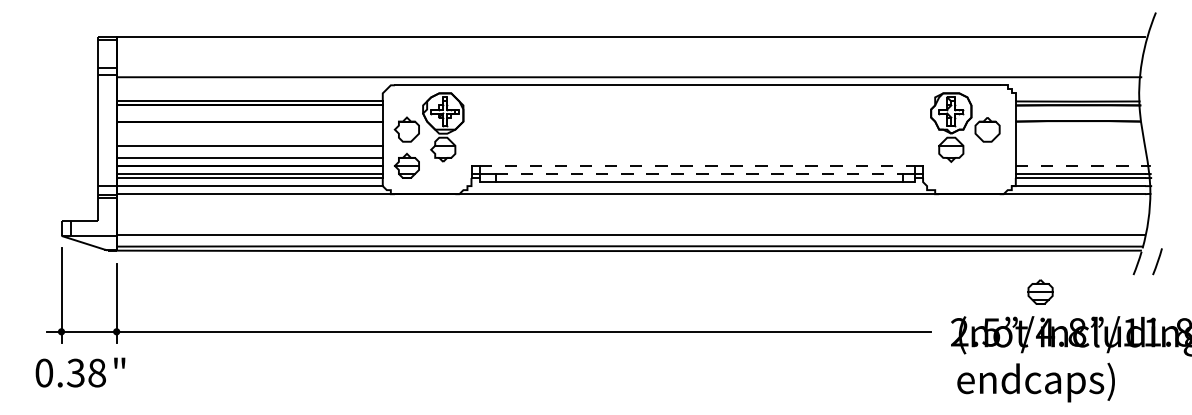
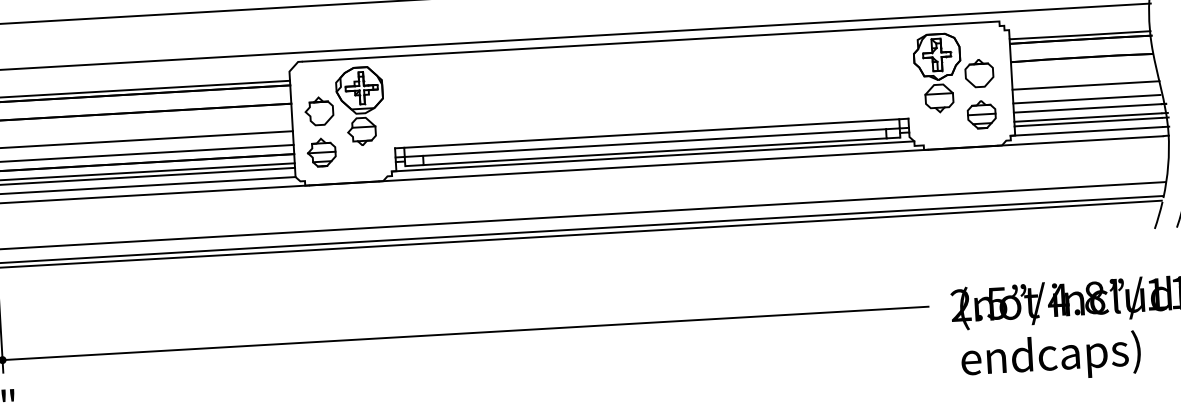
line: (1080, 145) -> (1086, 85), added
line: (1080, 157) -> (1086, 98), added
line: (697, 165) -> (651, 132), dashed -> solid
line: (1080, 165) -> (1087, 107), dashed -> solid
line: (699, 174) -> (654, 143), dashed -> solid
line: (697, 186) -> (653, 156), added
part: (1040, 291) -> (981, 113), moved

